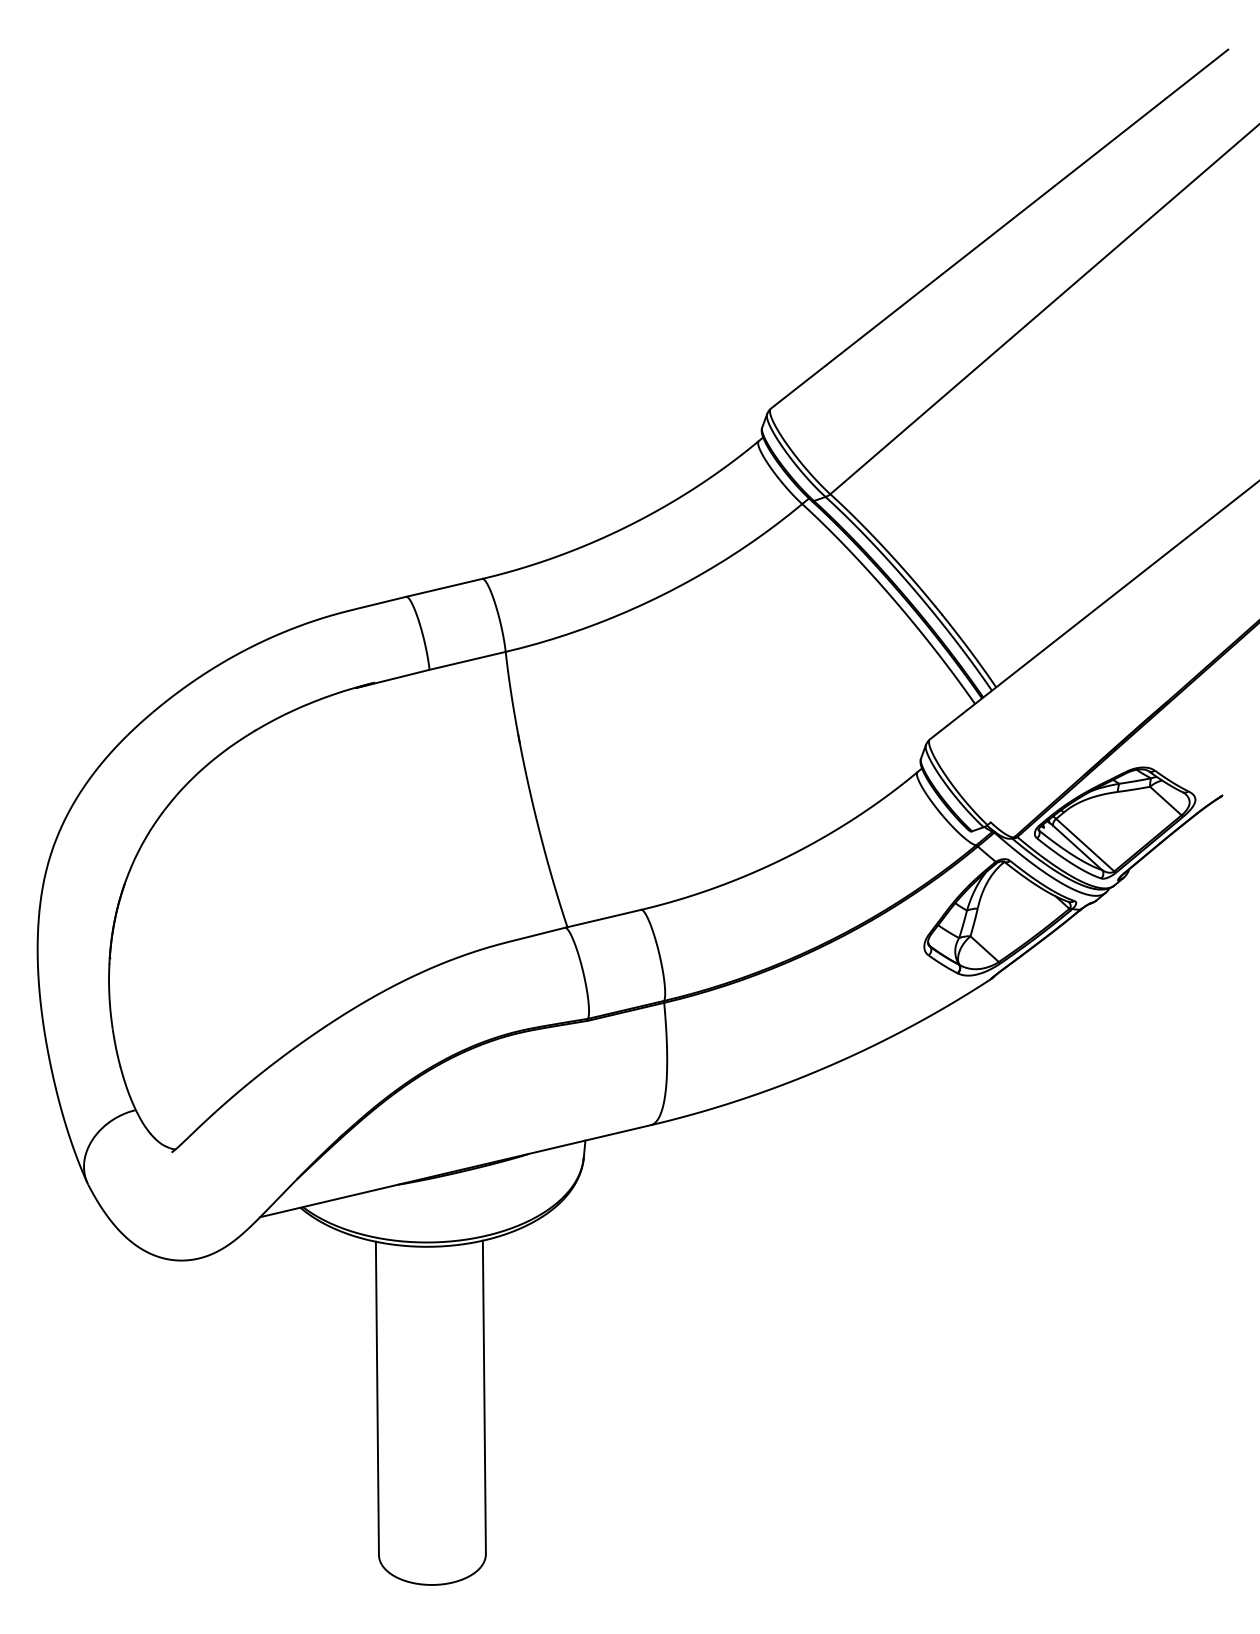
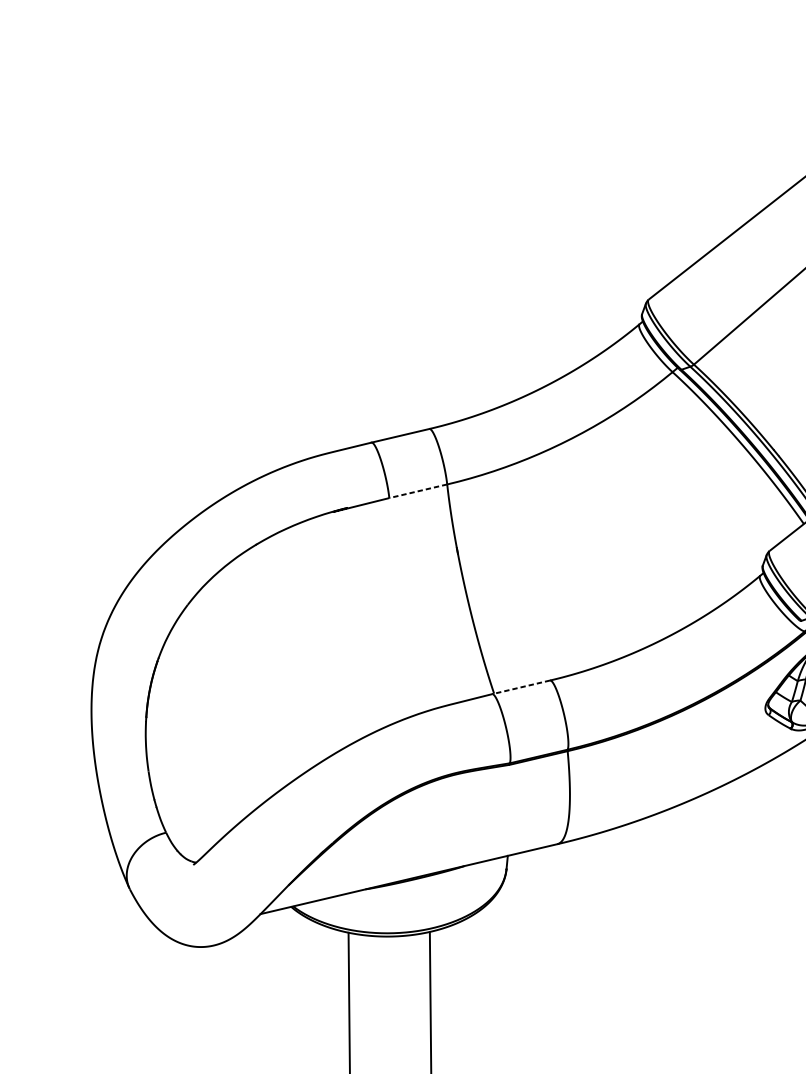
line: (467, 660) -> (418, 490), solid -> dashed
line: (602, 918) -> (520, 687), solid -> dashed

